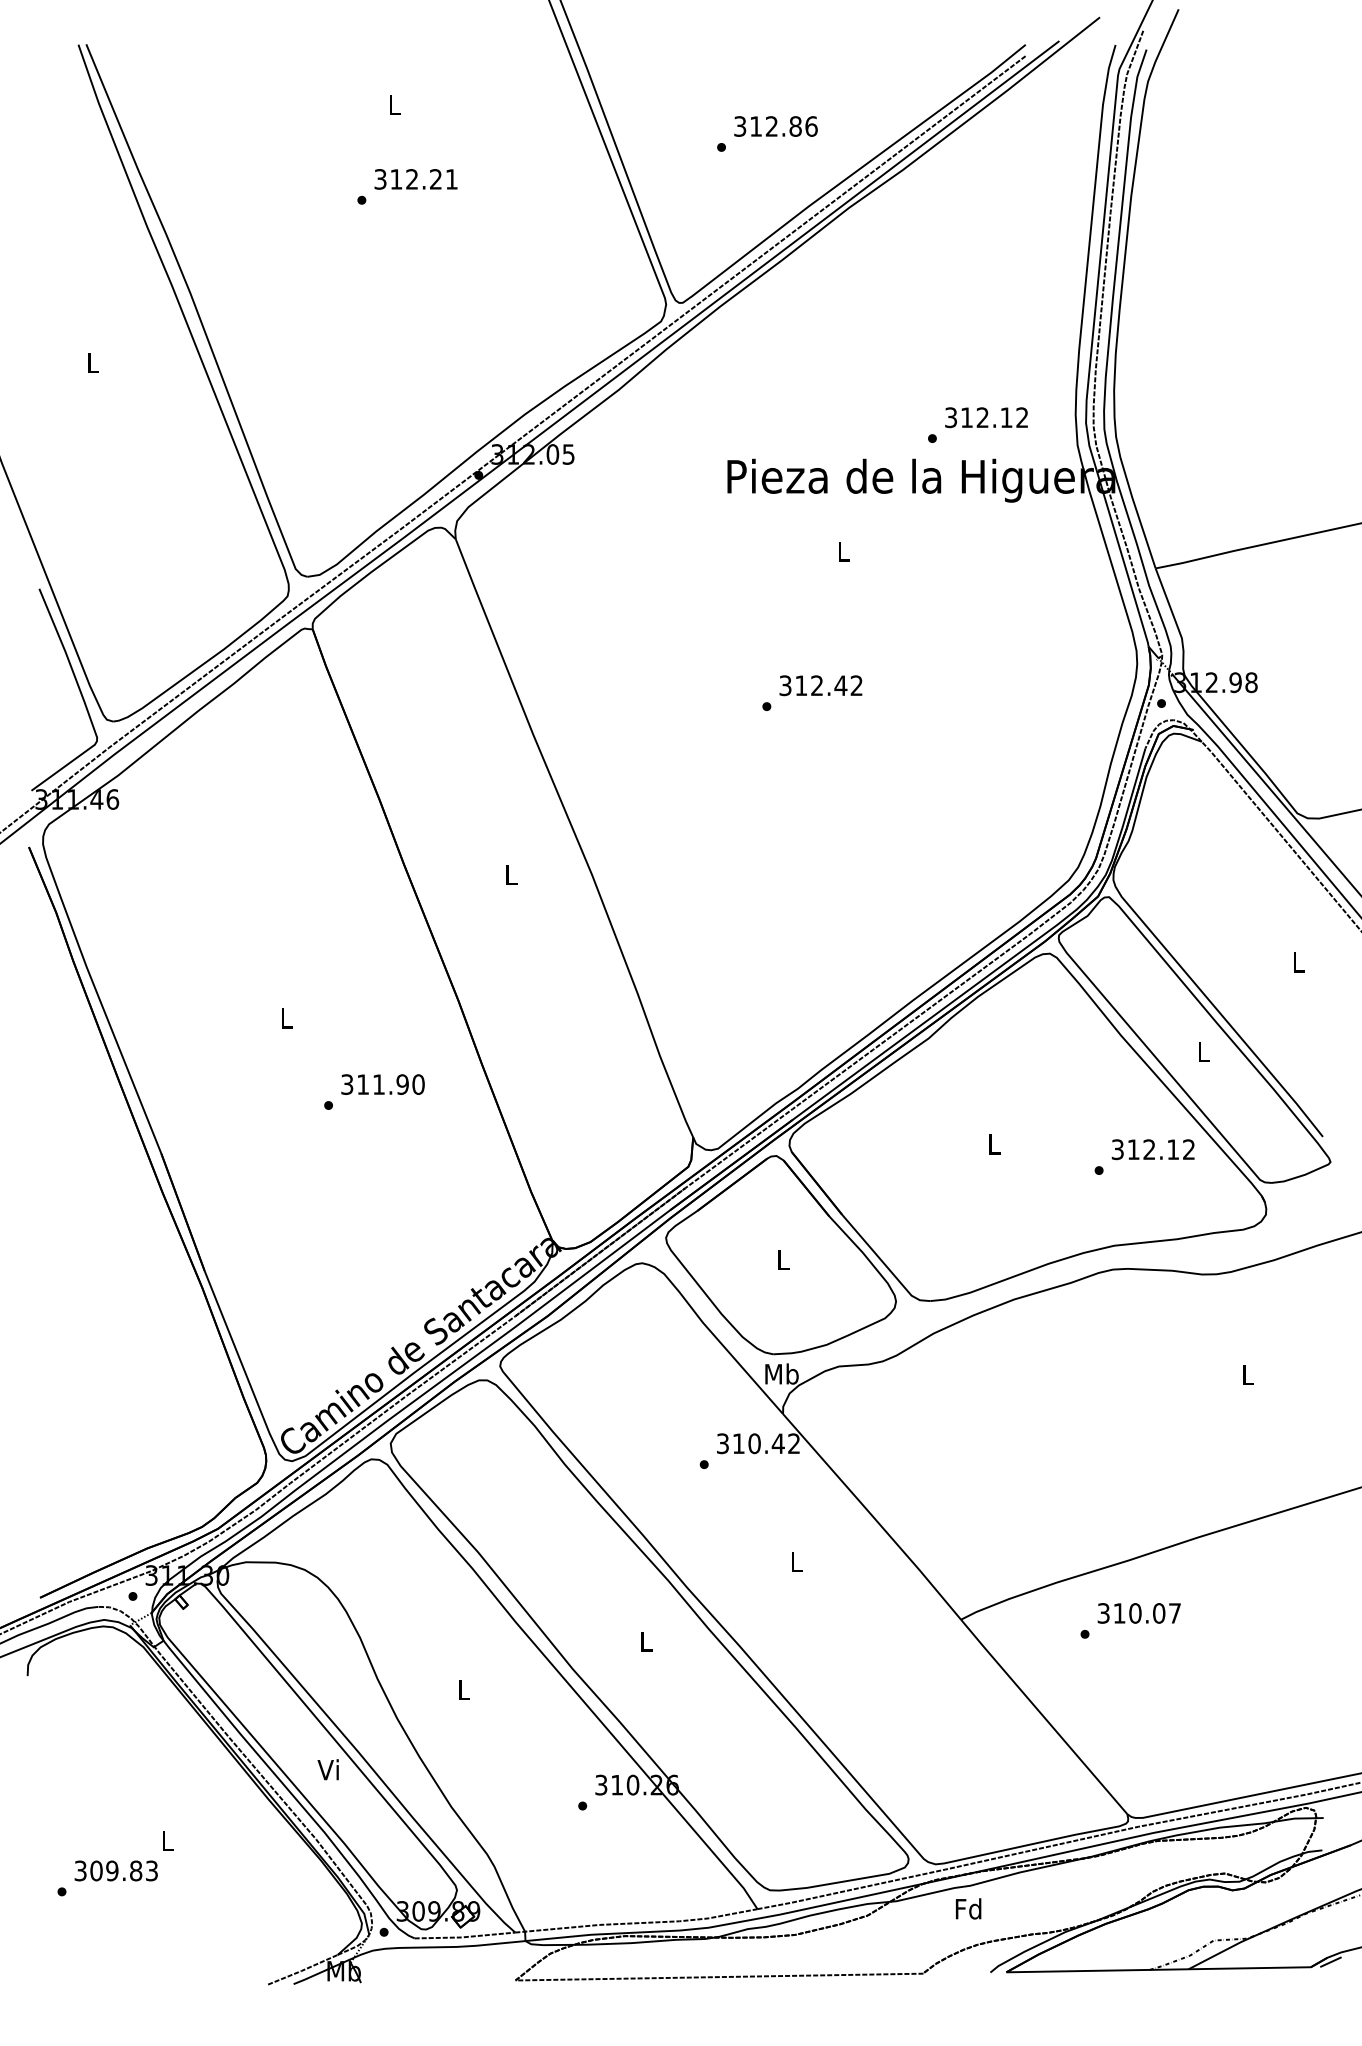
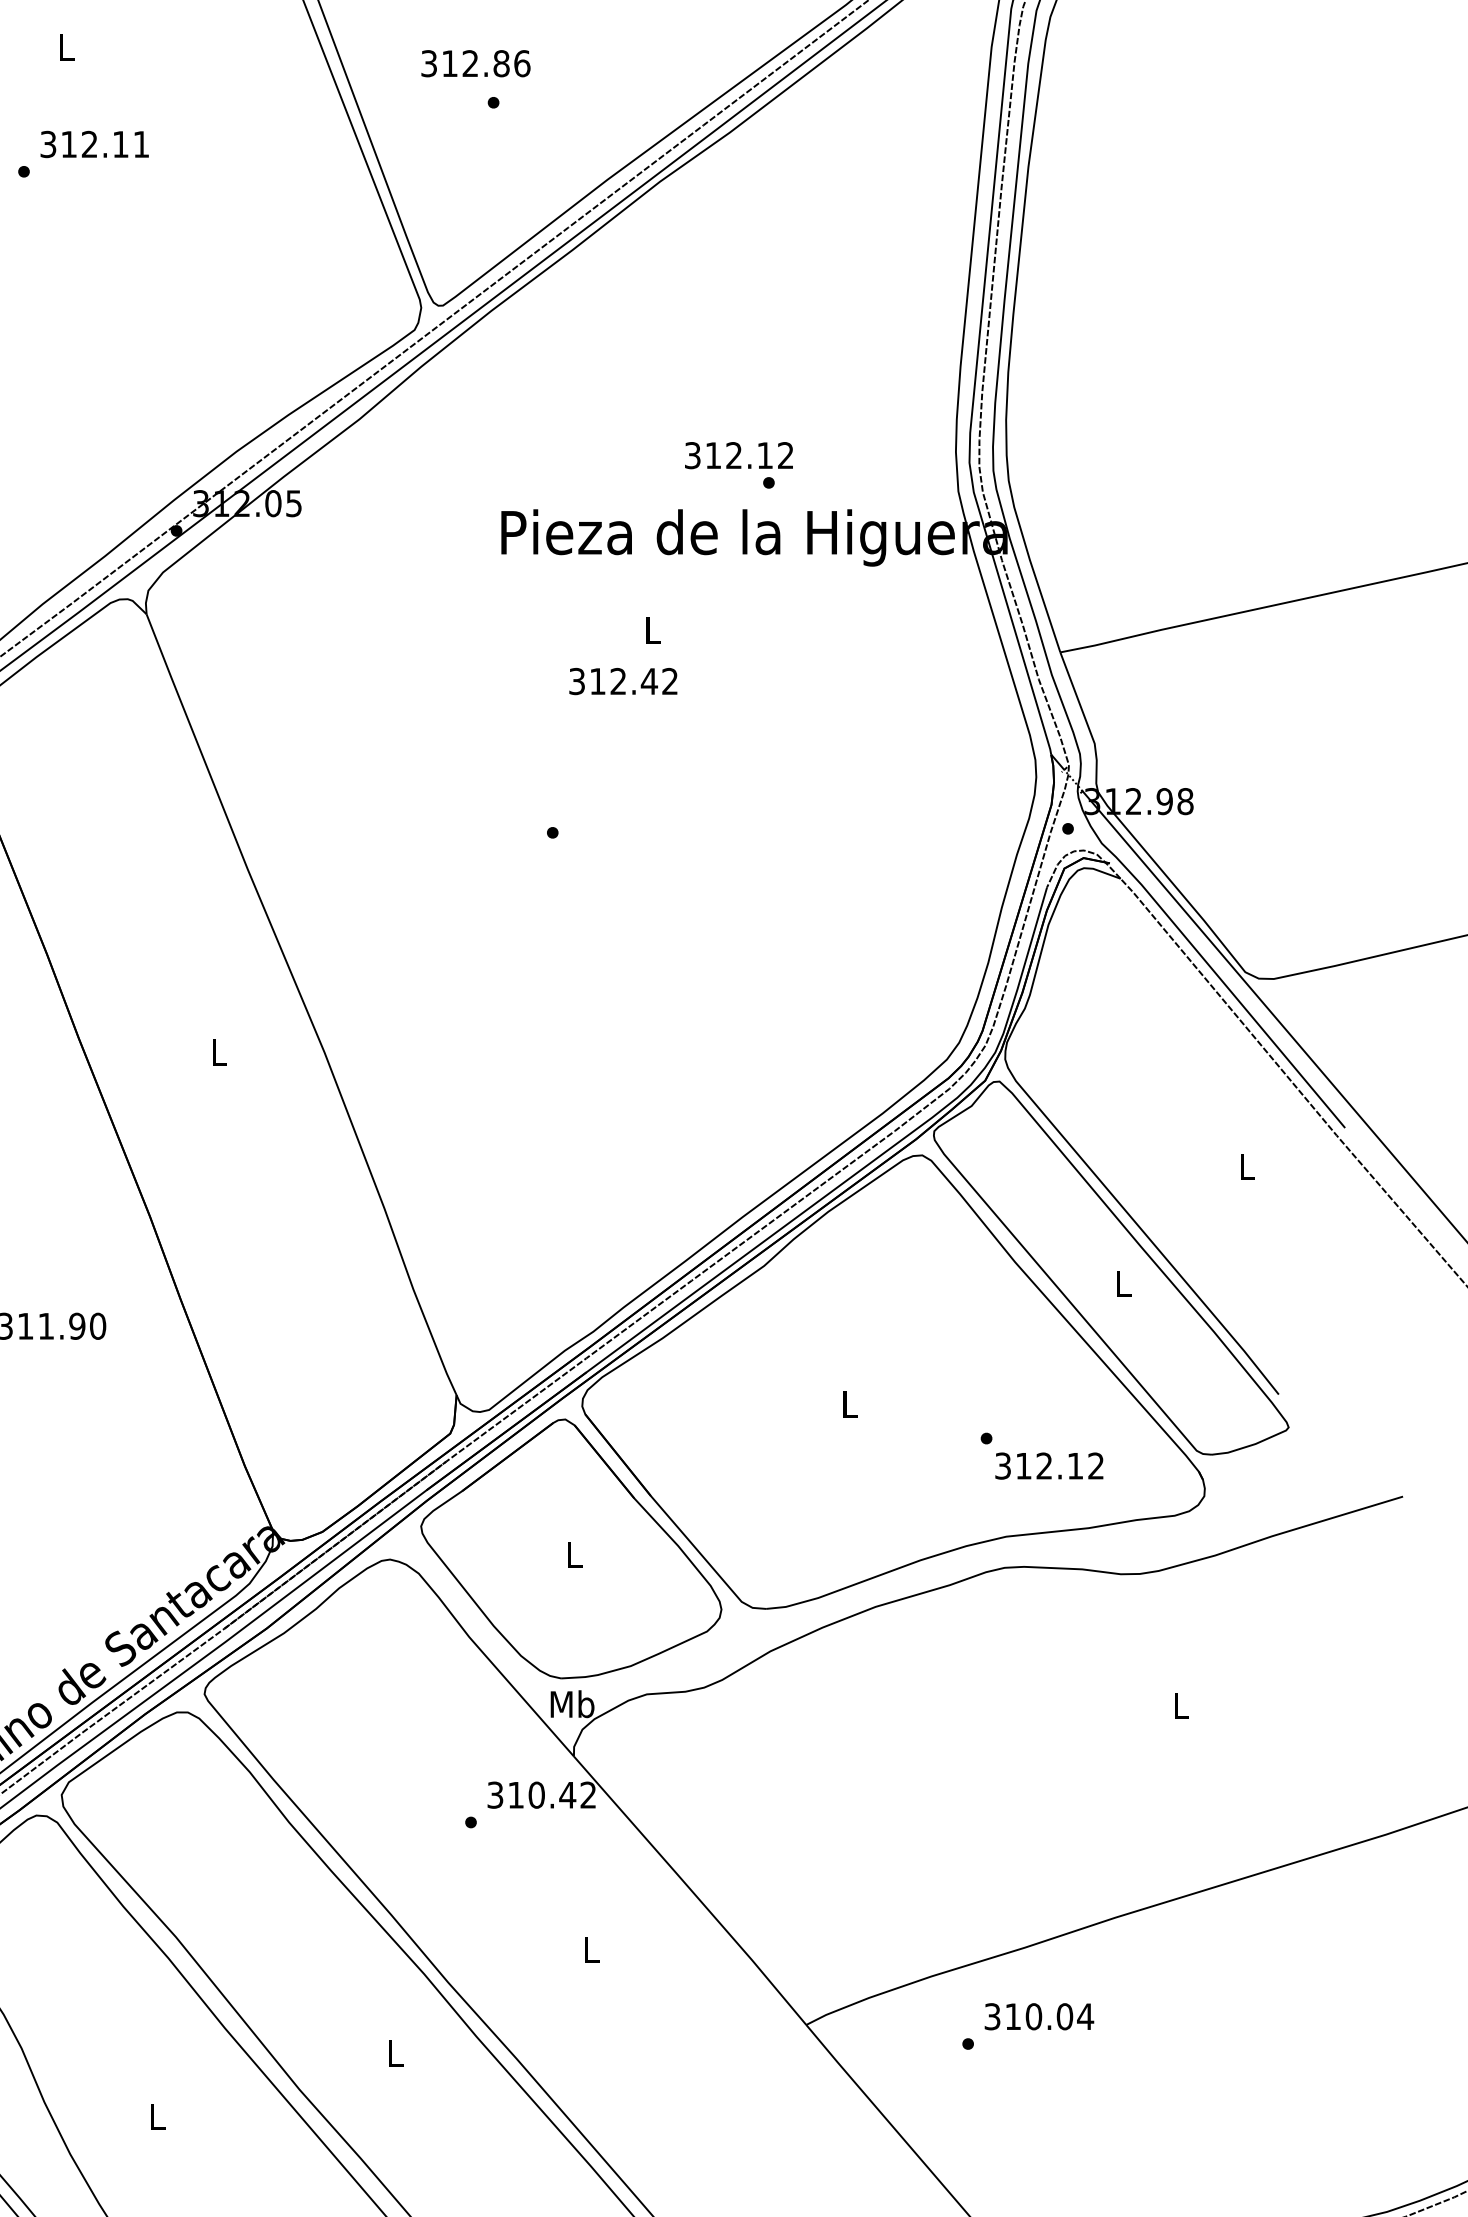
text: (775, 126) -> (475, 63), moved
text: (435, 179) -> (120, 144), 312.21 -> 312.11
text: (986, 417) -> (738, 455), moved
text: (820, 685) -> (622, 681), moved
text: (1152, 1149) -> (1048, 1465), moved
text: (1174, 1613) -> (1084, 2016), 310.07 -> 310.04

